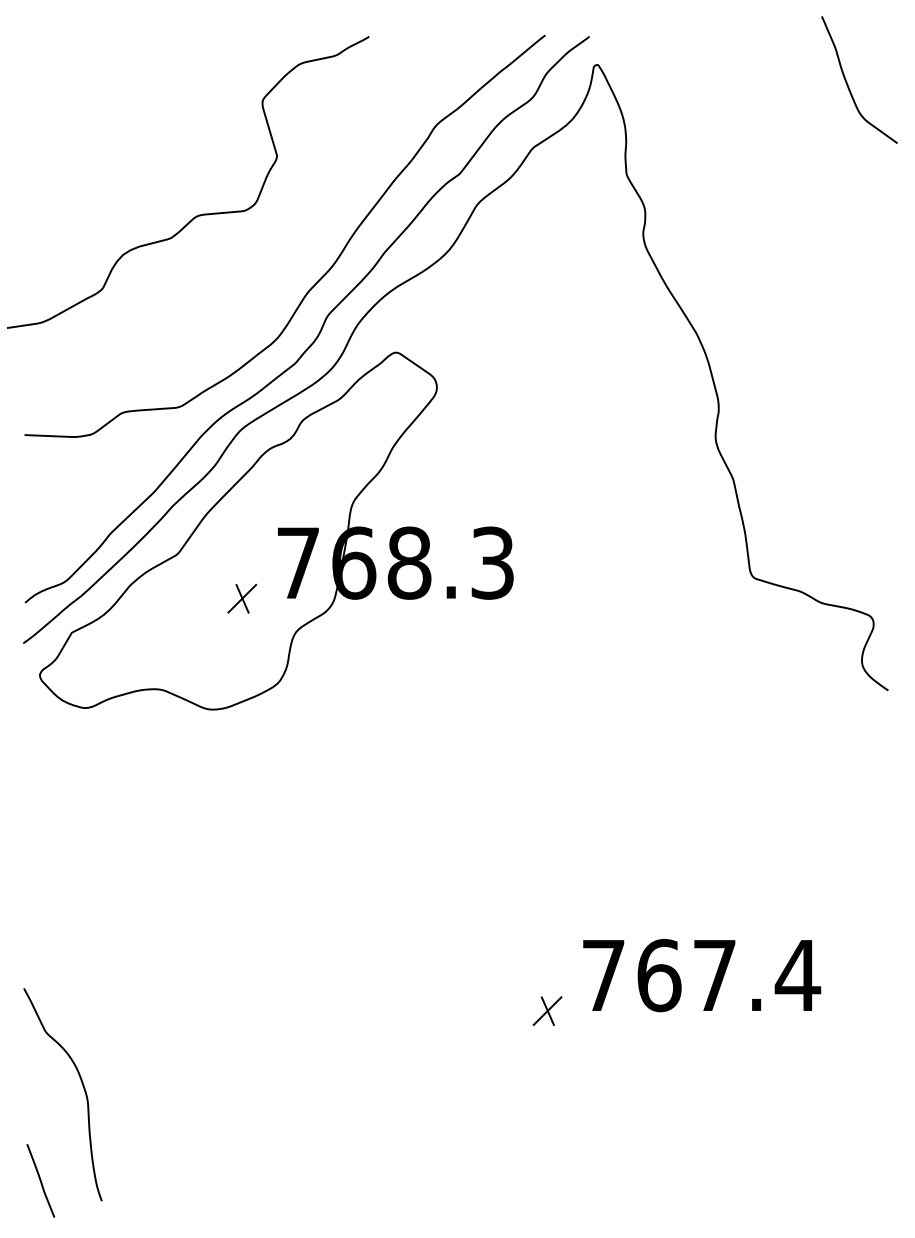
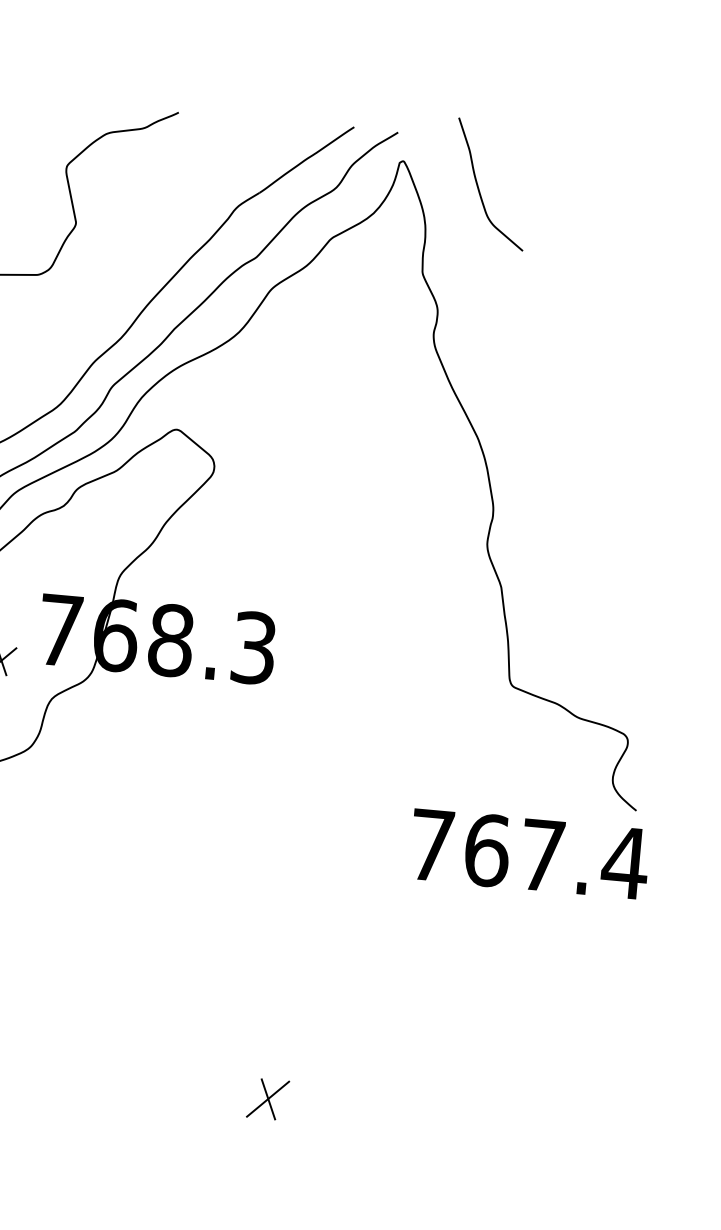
curve: (848, 84) -> (479, 187), moved
text: (702, 975) -> (530, 854), moved
part: (547, 1010) -> (267, 1098), size x1.4

